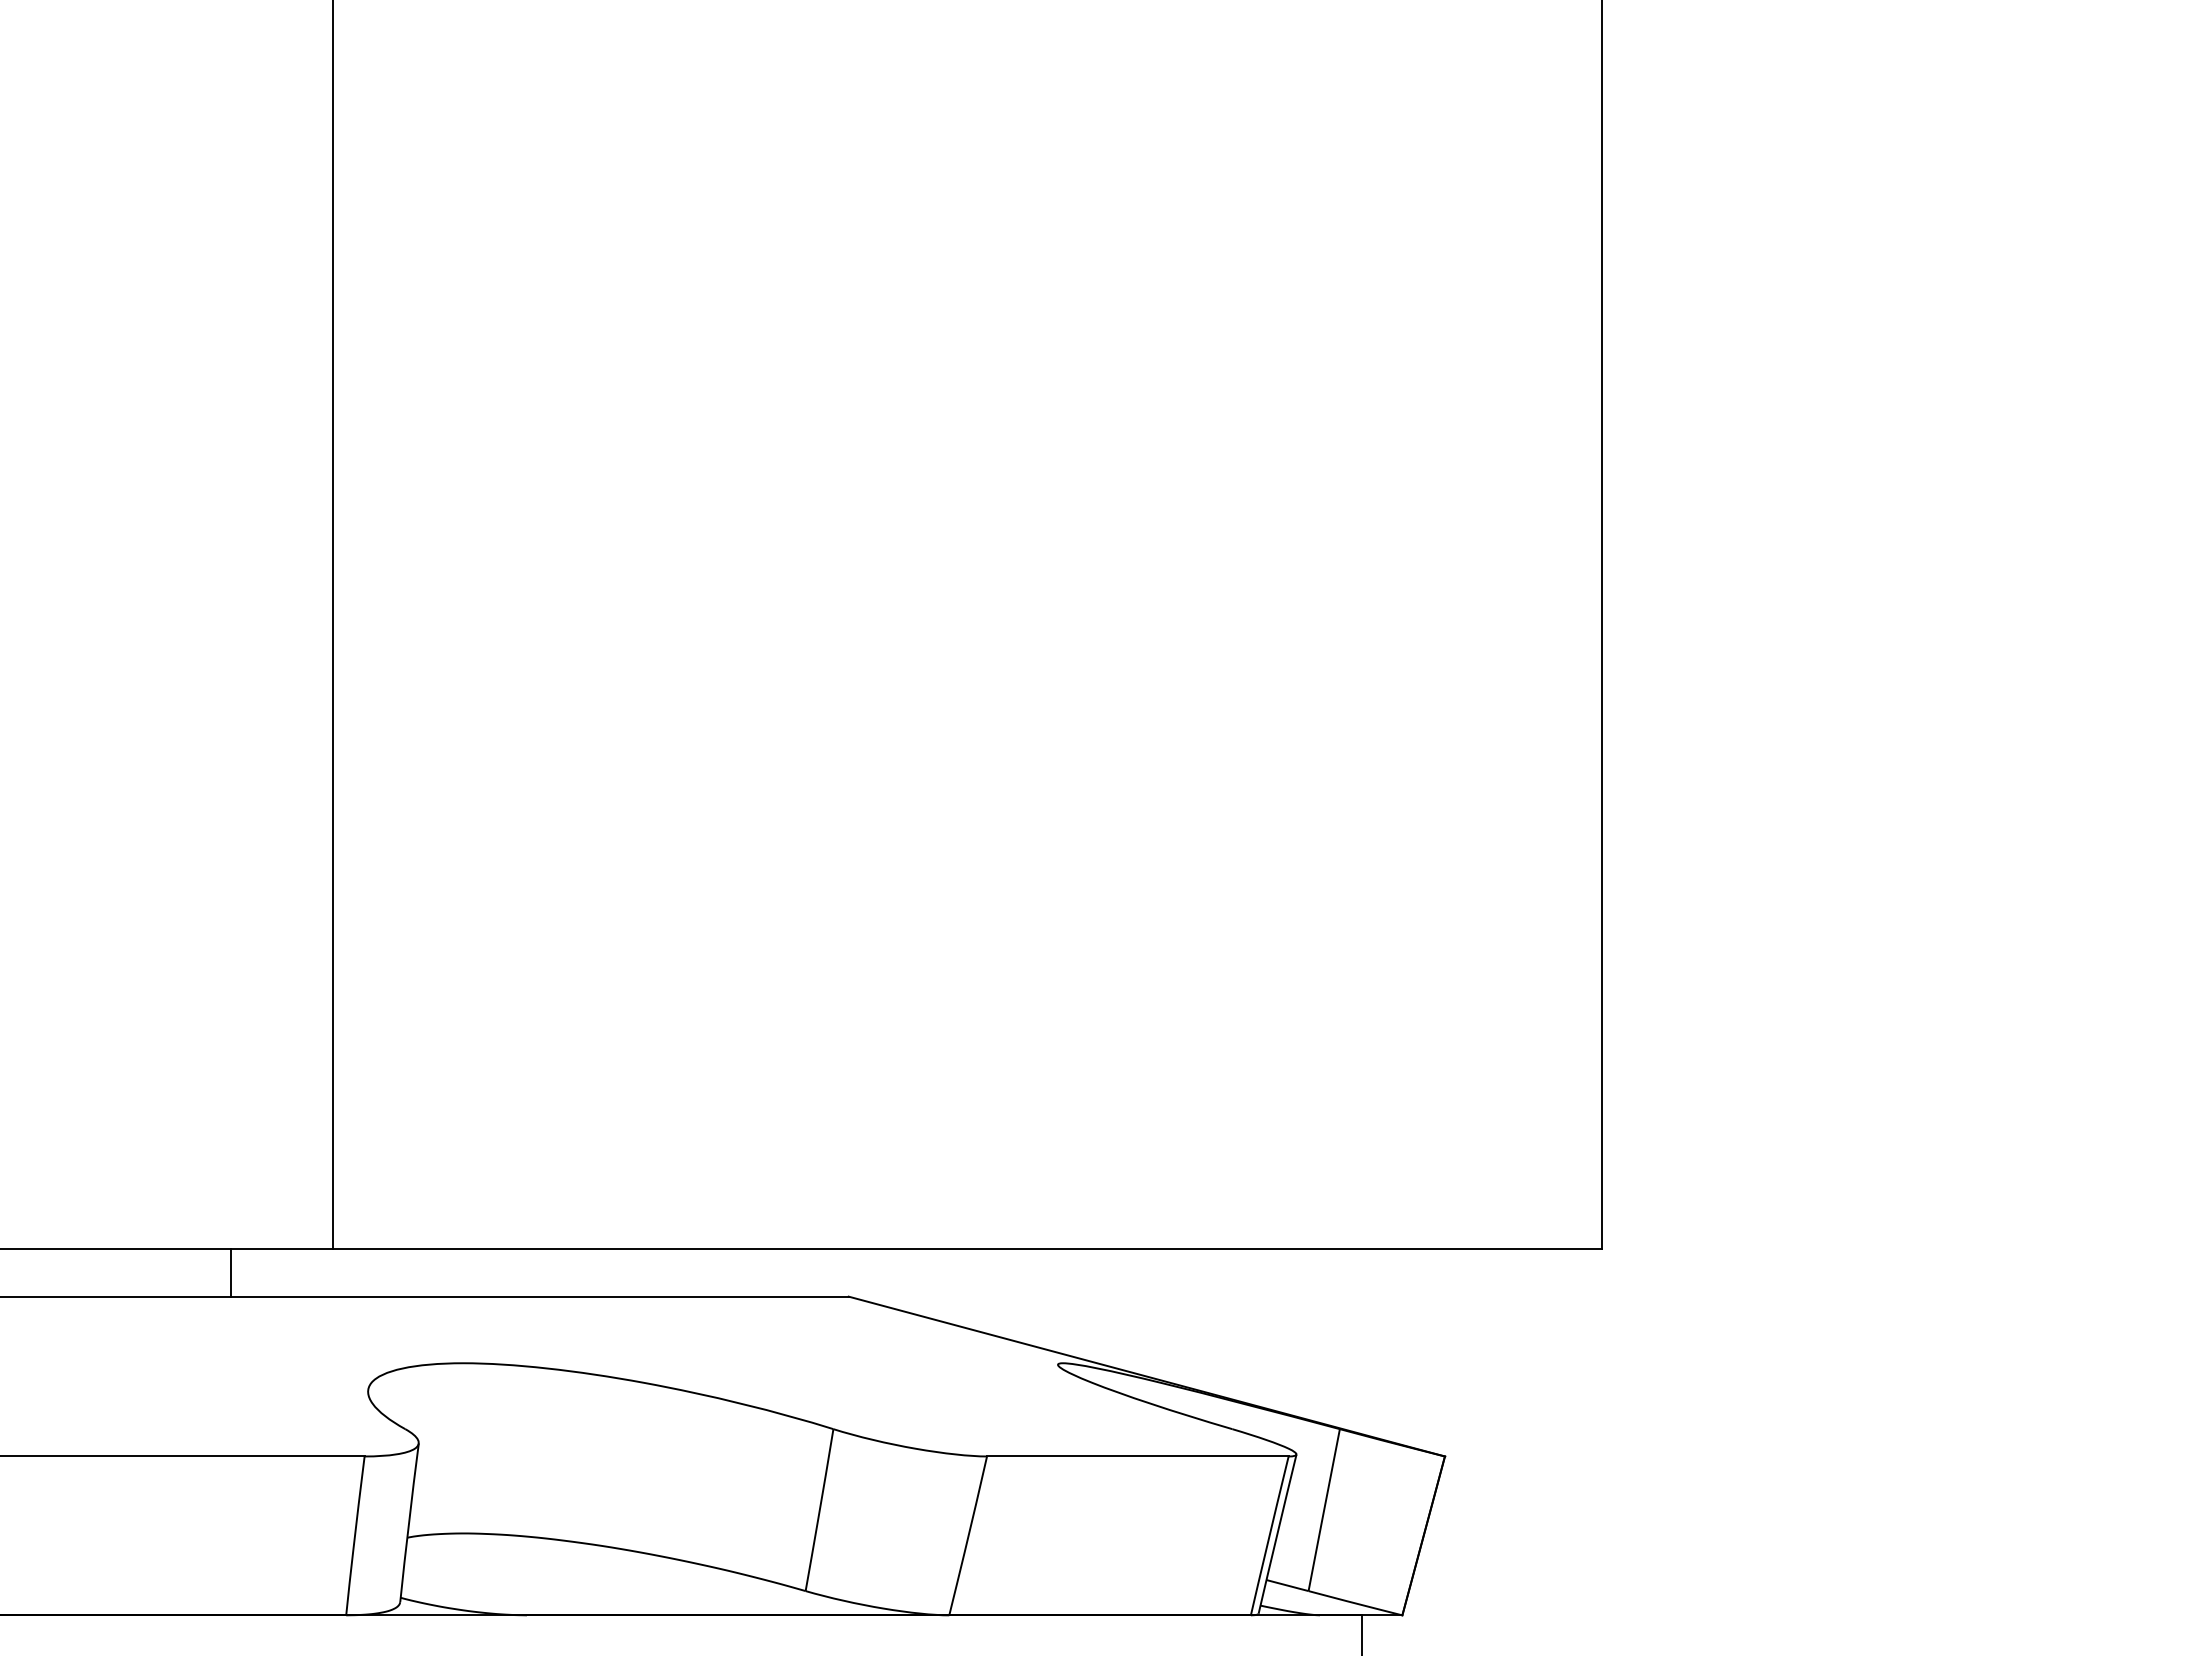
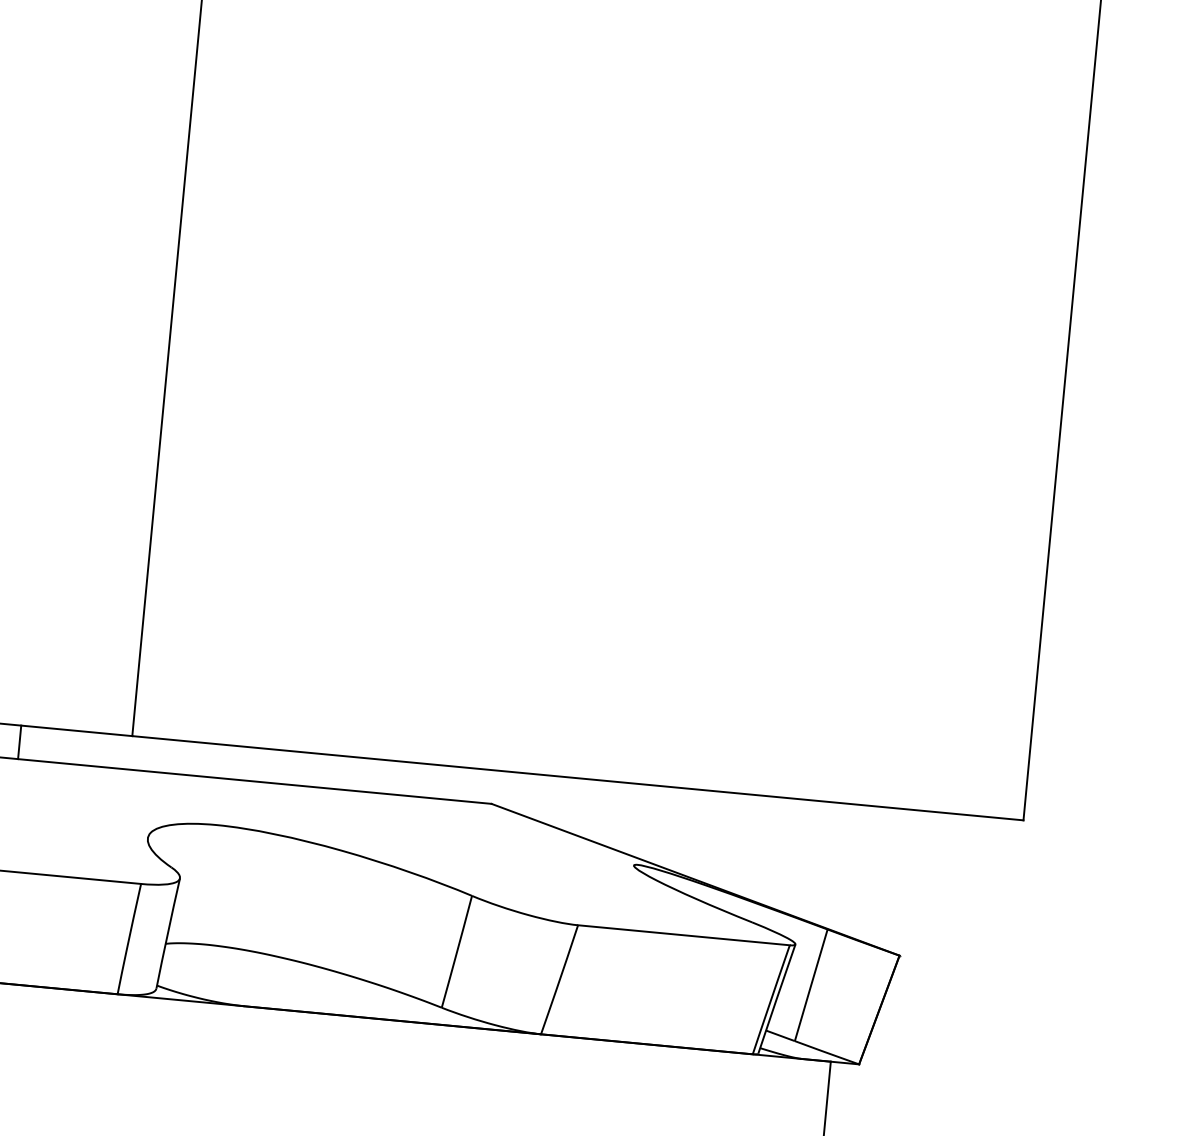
line: (231, 1272) -> (19, 742), moved

